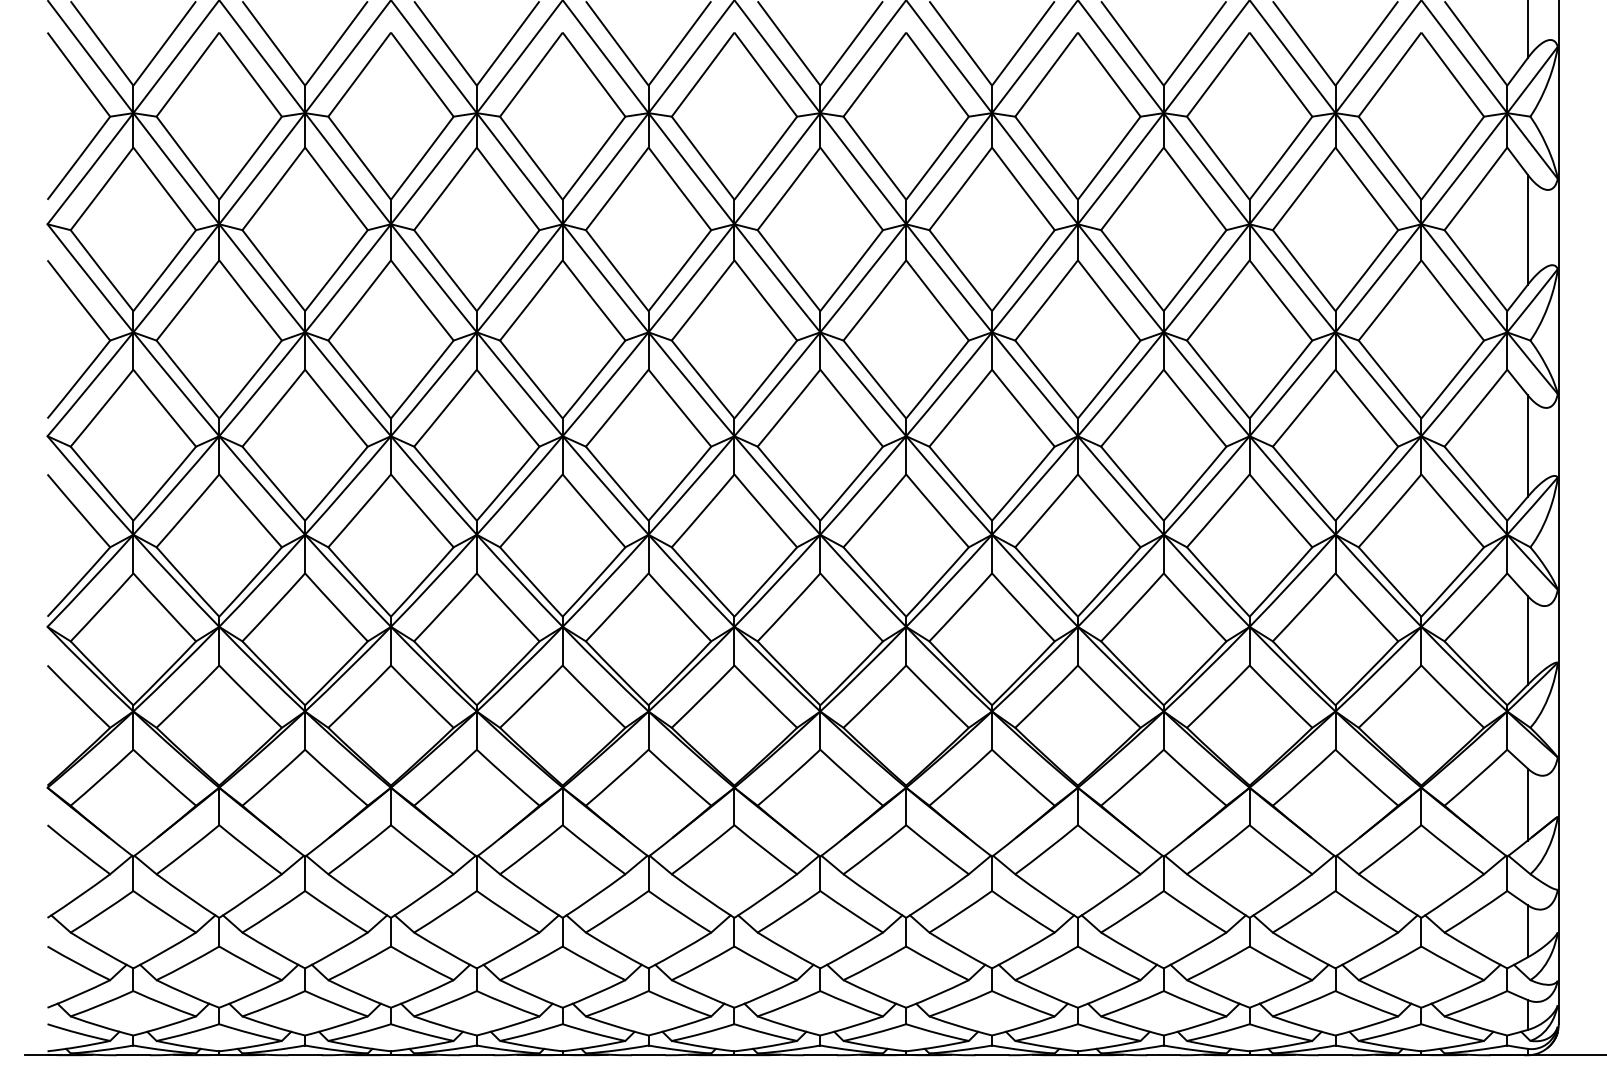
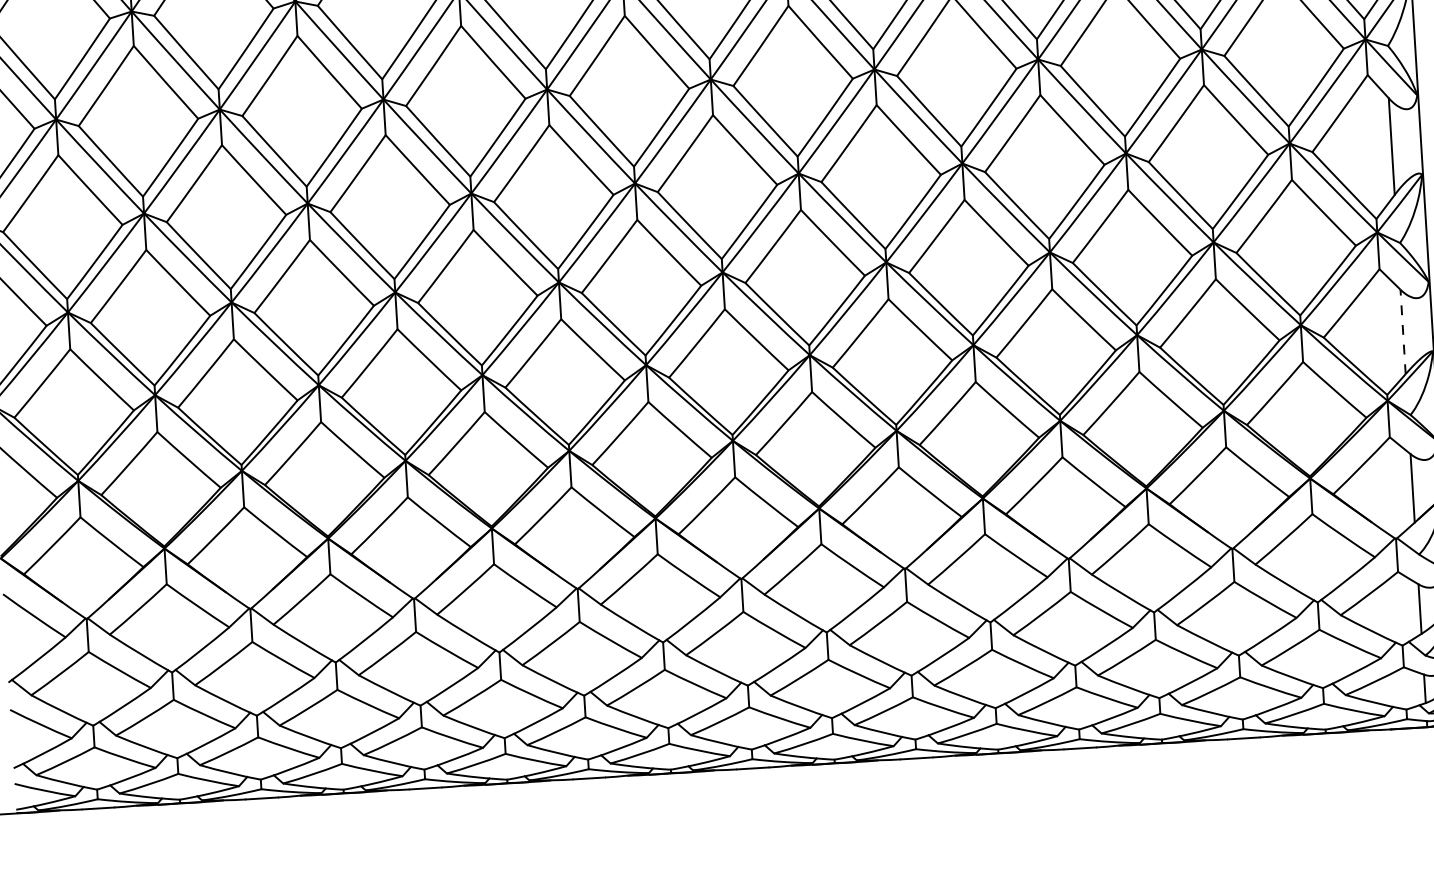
line: (1527, 639) -> (1402, 331), solid -> dashed

